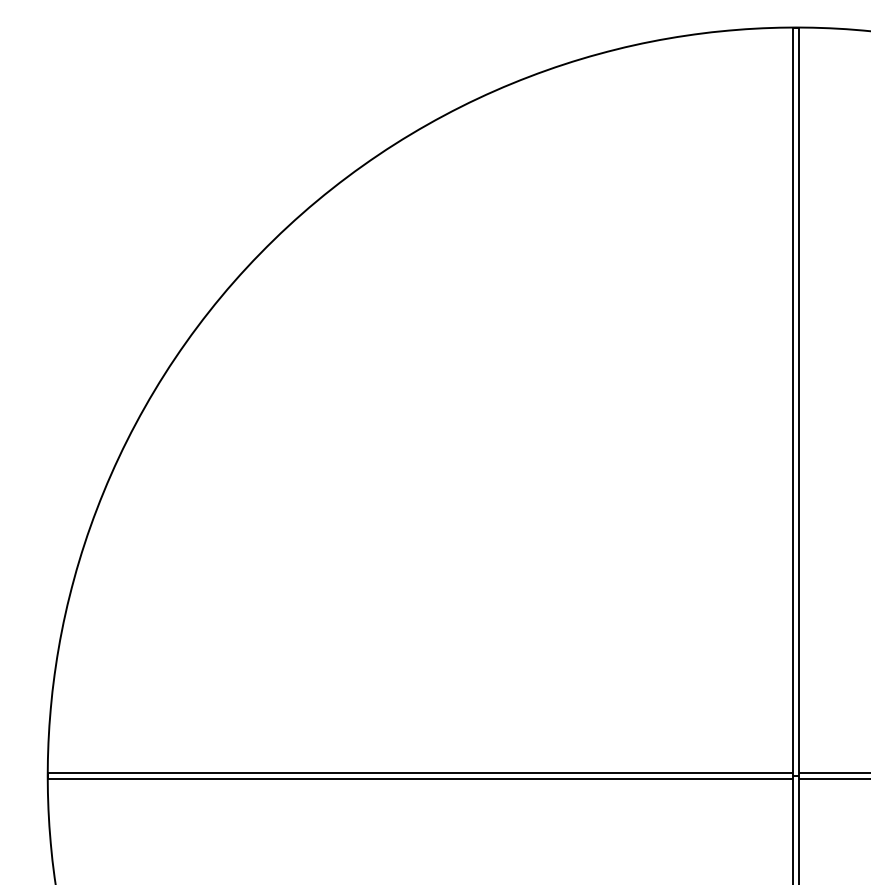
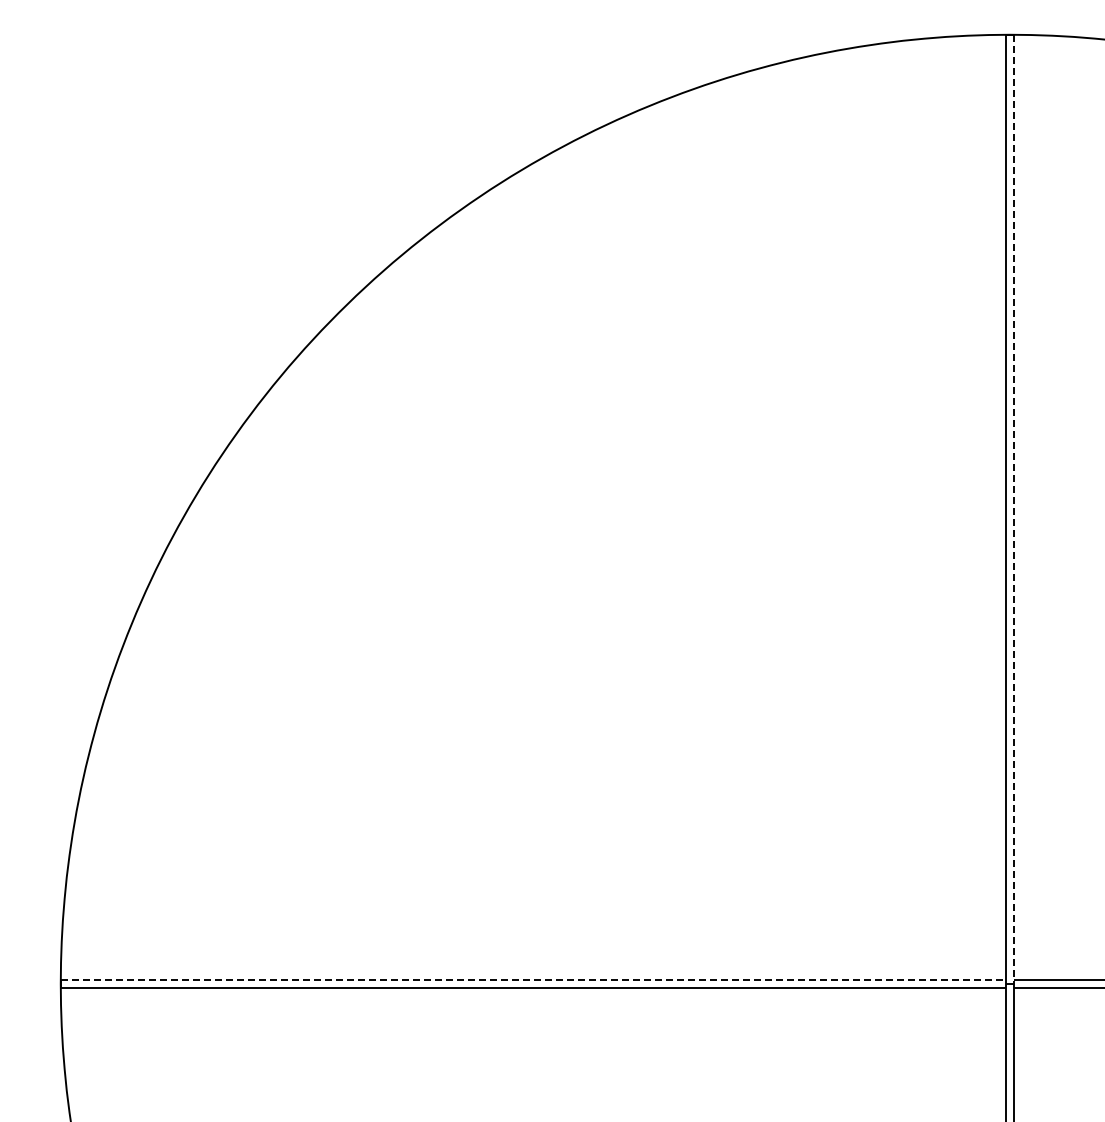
line: (799, 401) -> (1013, 509), solid -> dashed
line: (420, 773) -> (533, 980), solid -> dashed

